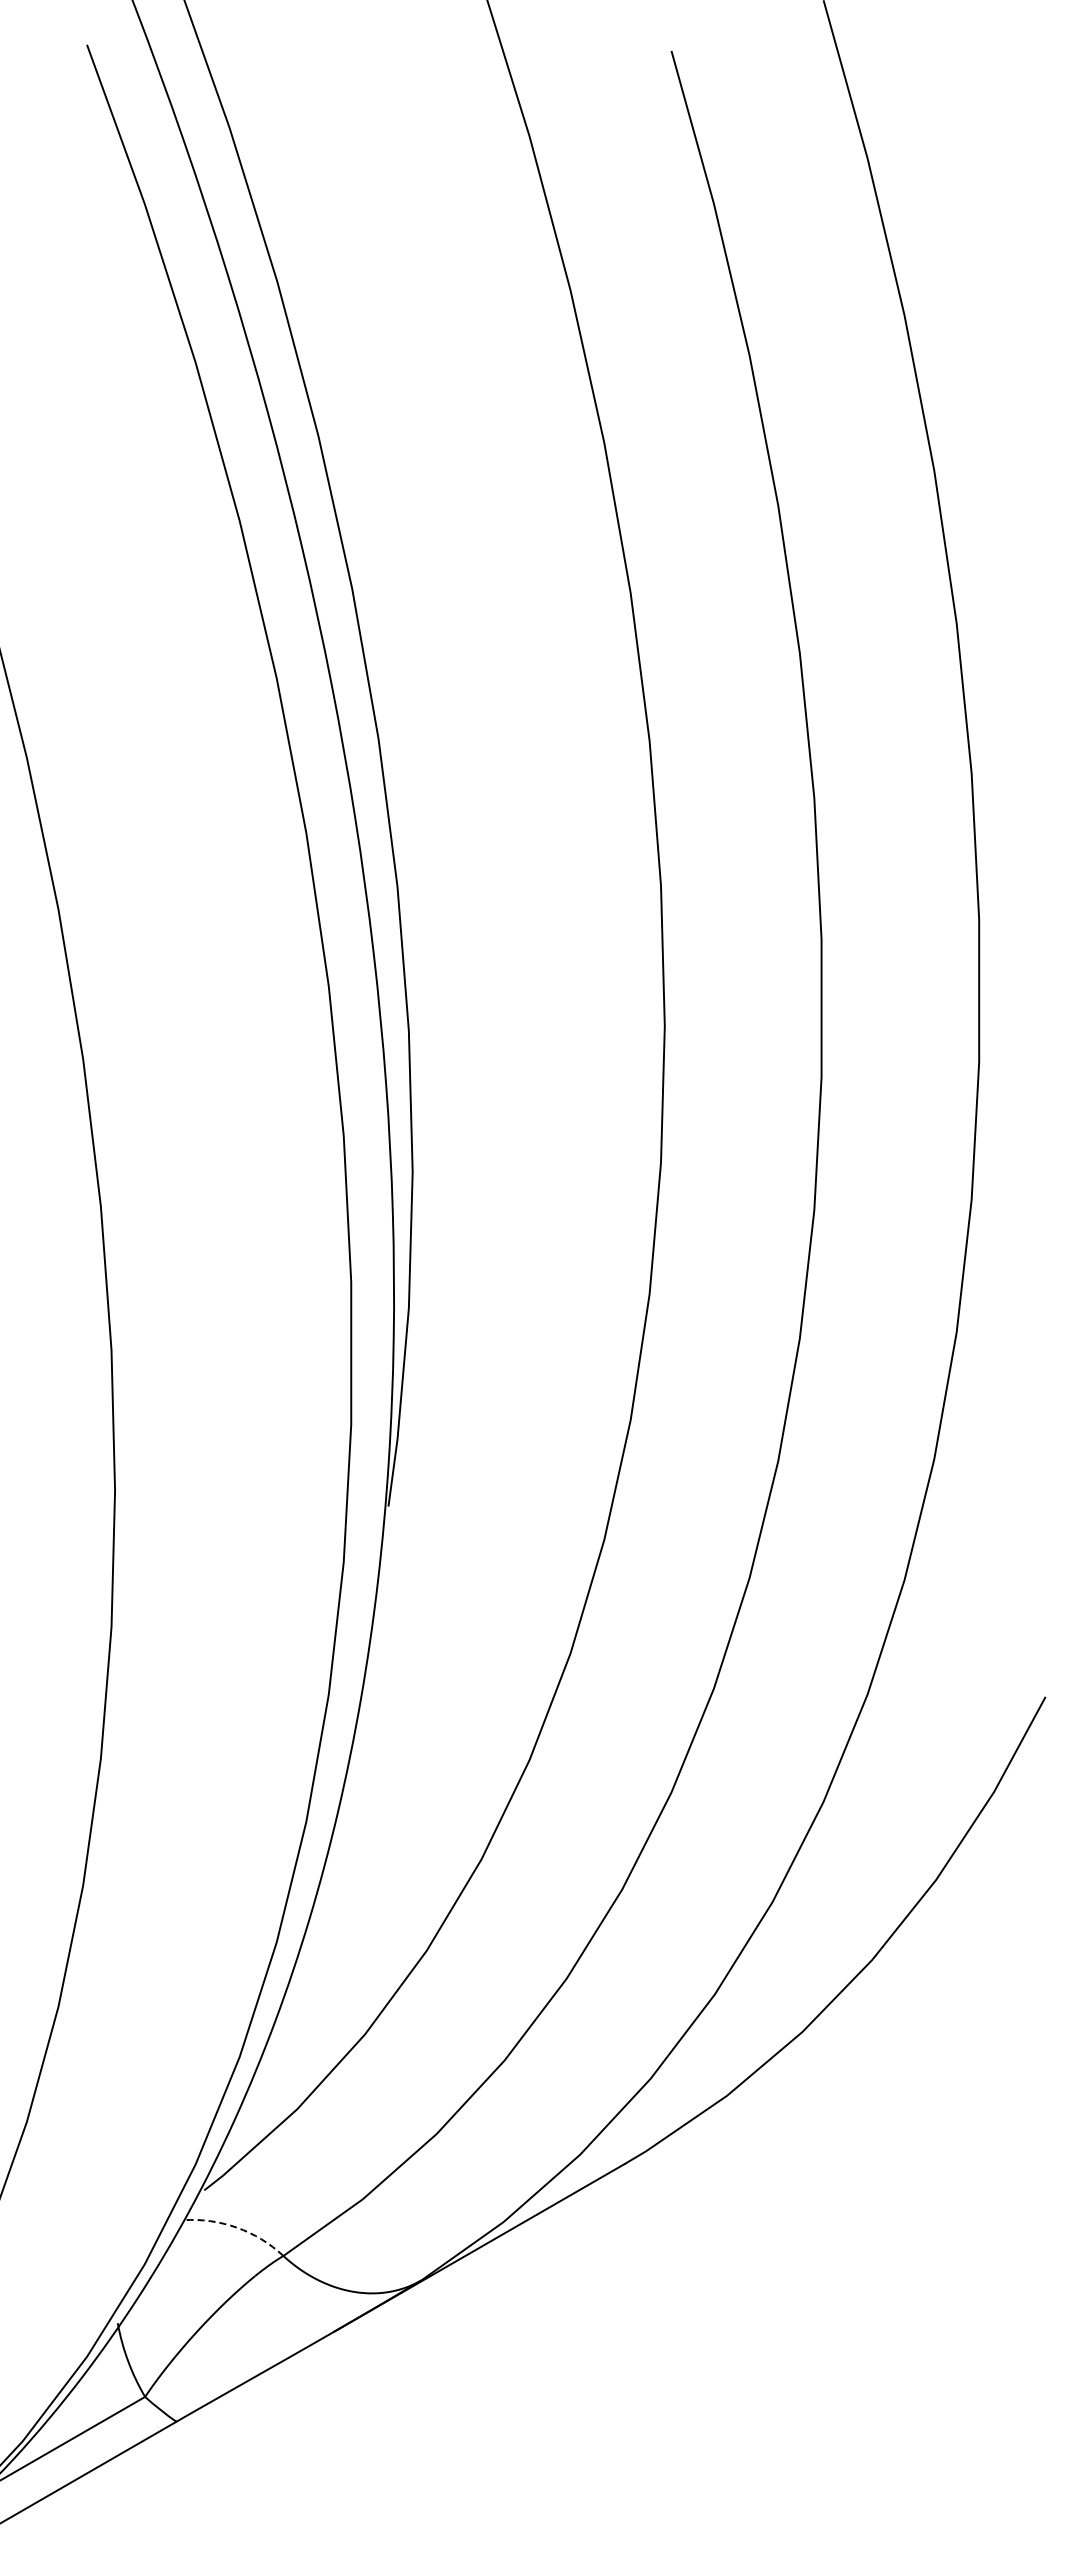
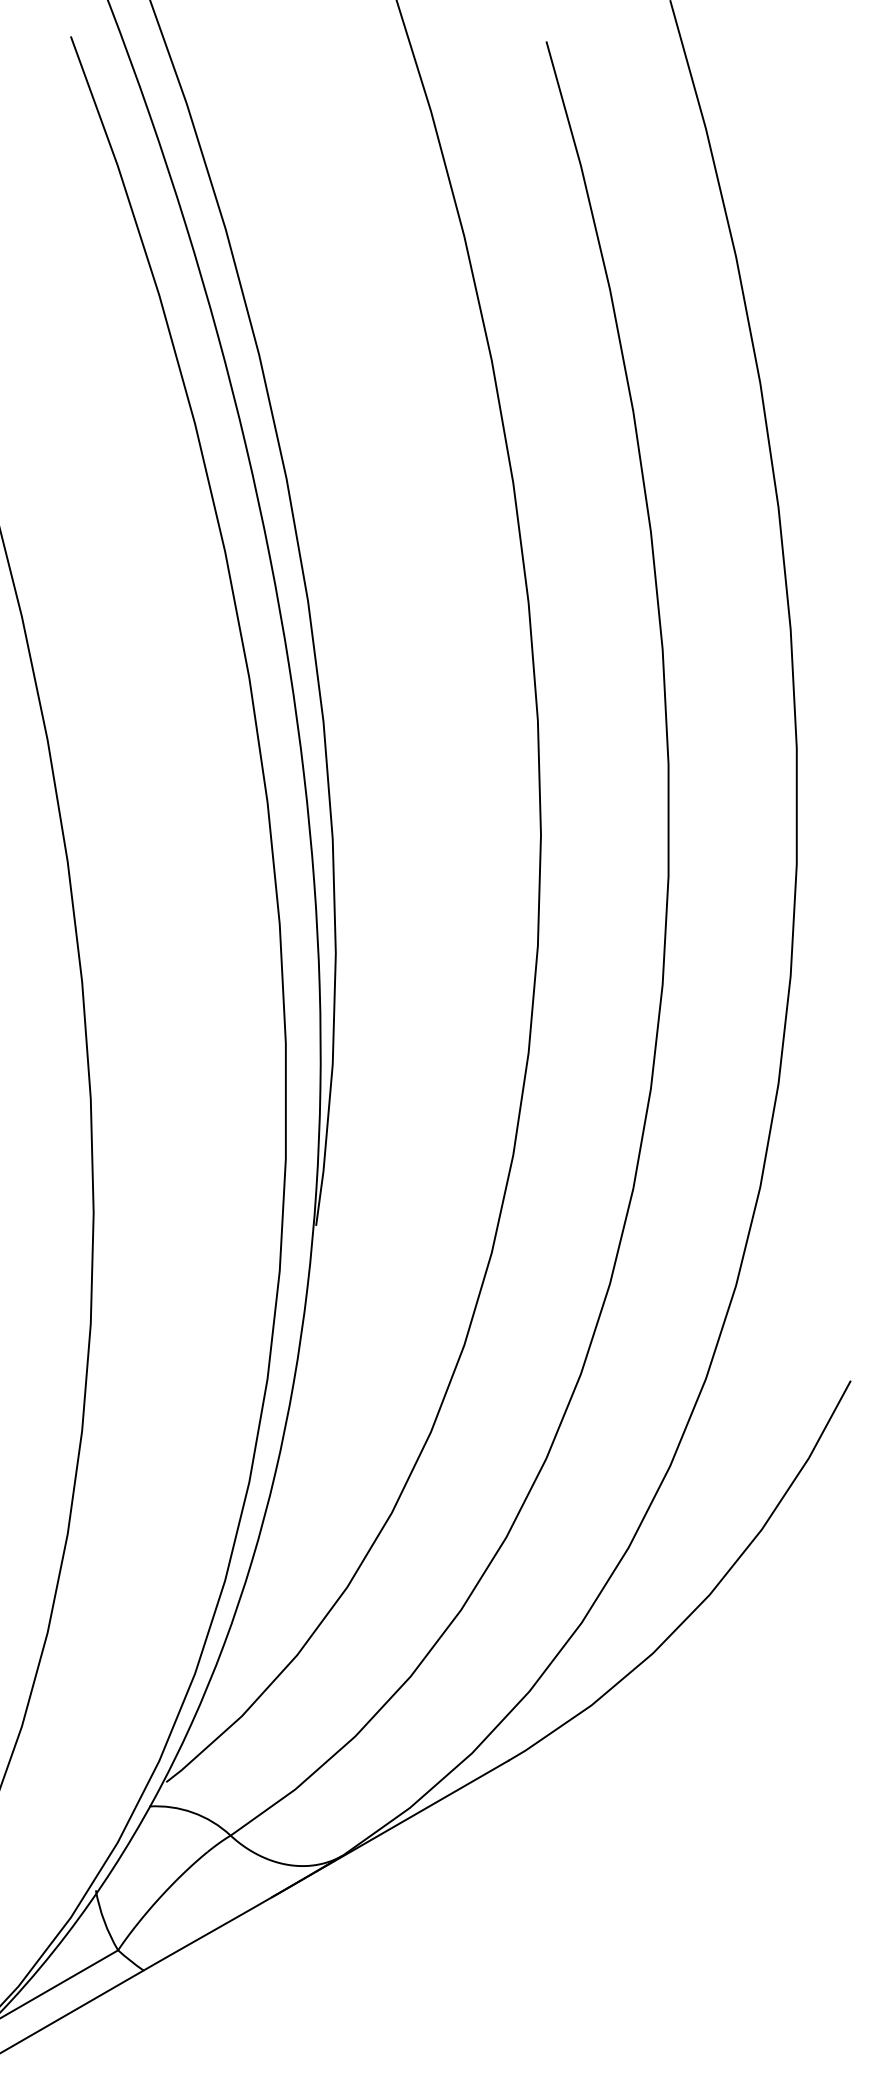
arc: (237, 2227) -> (193, 1812), dashed -> solid

